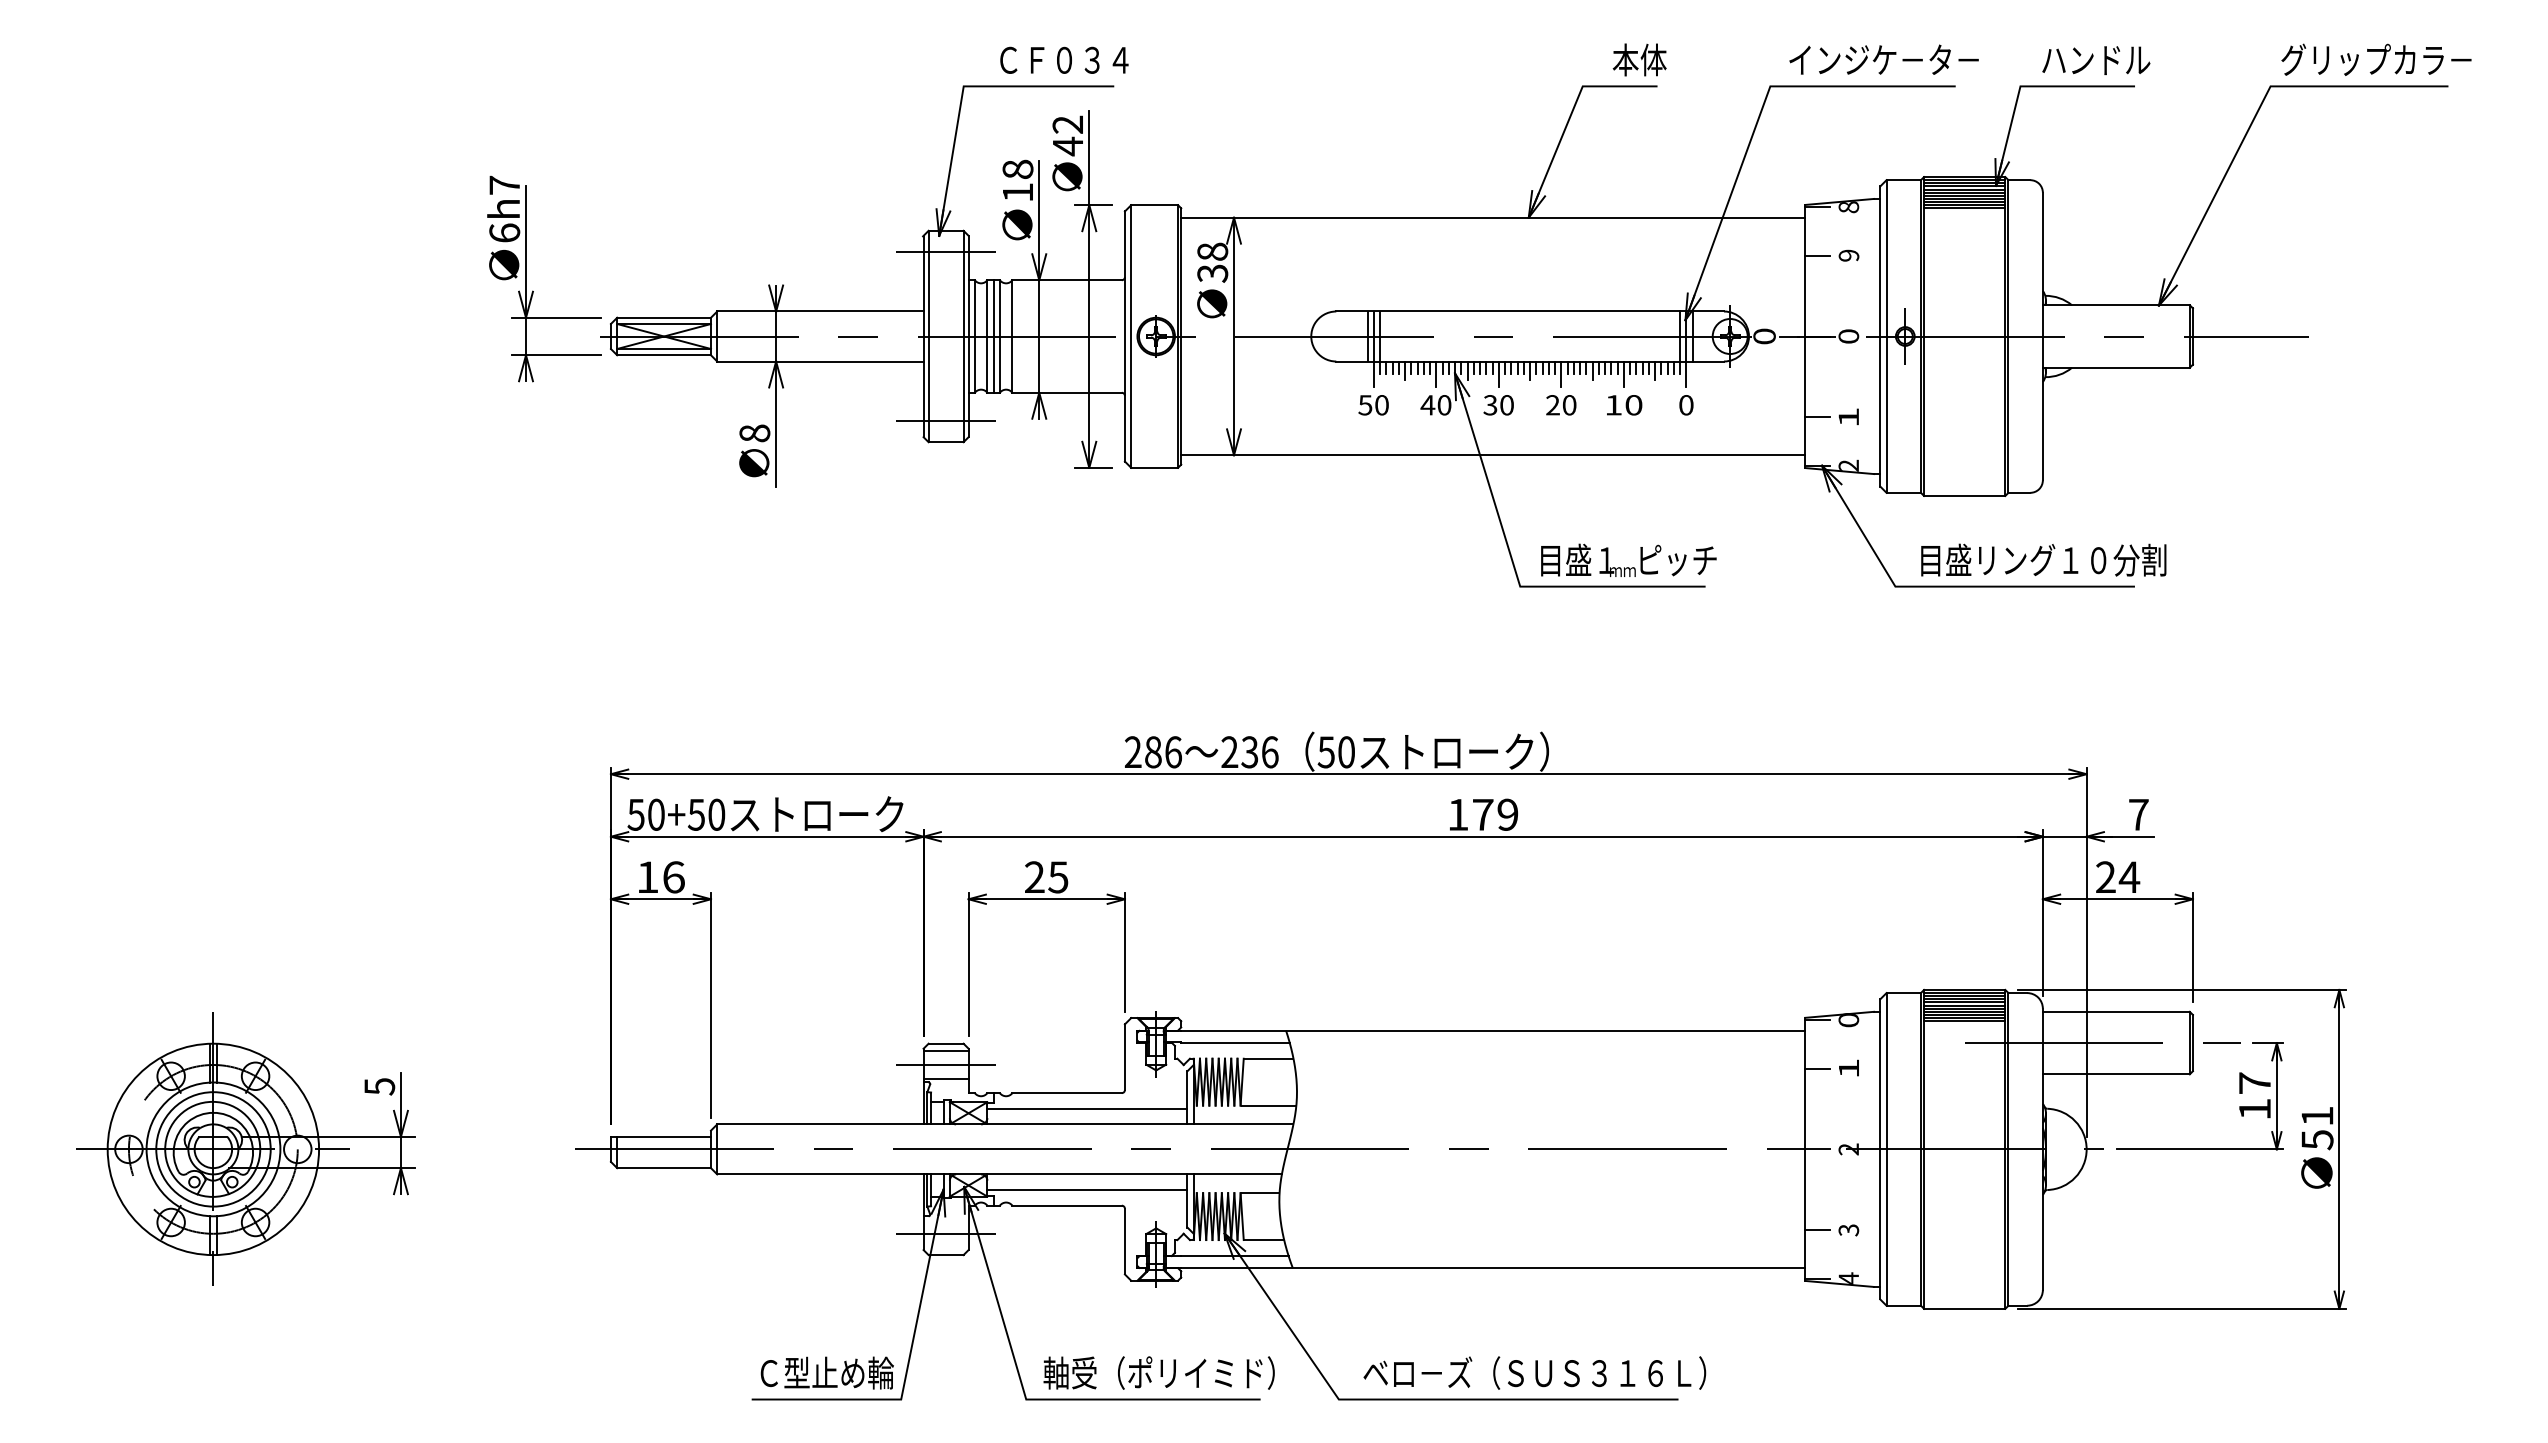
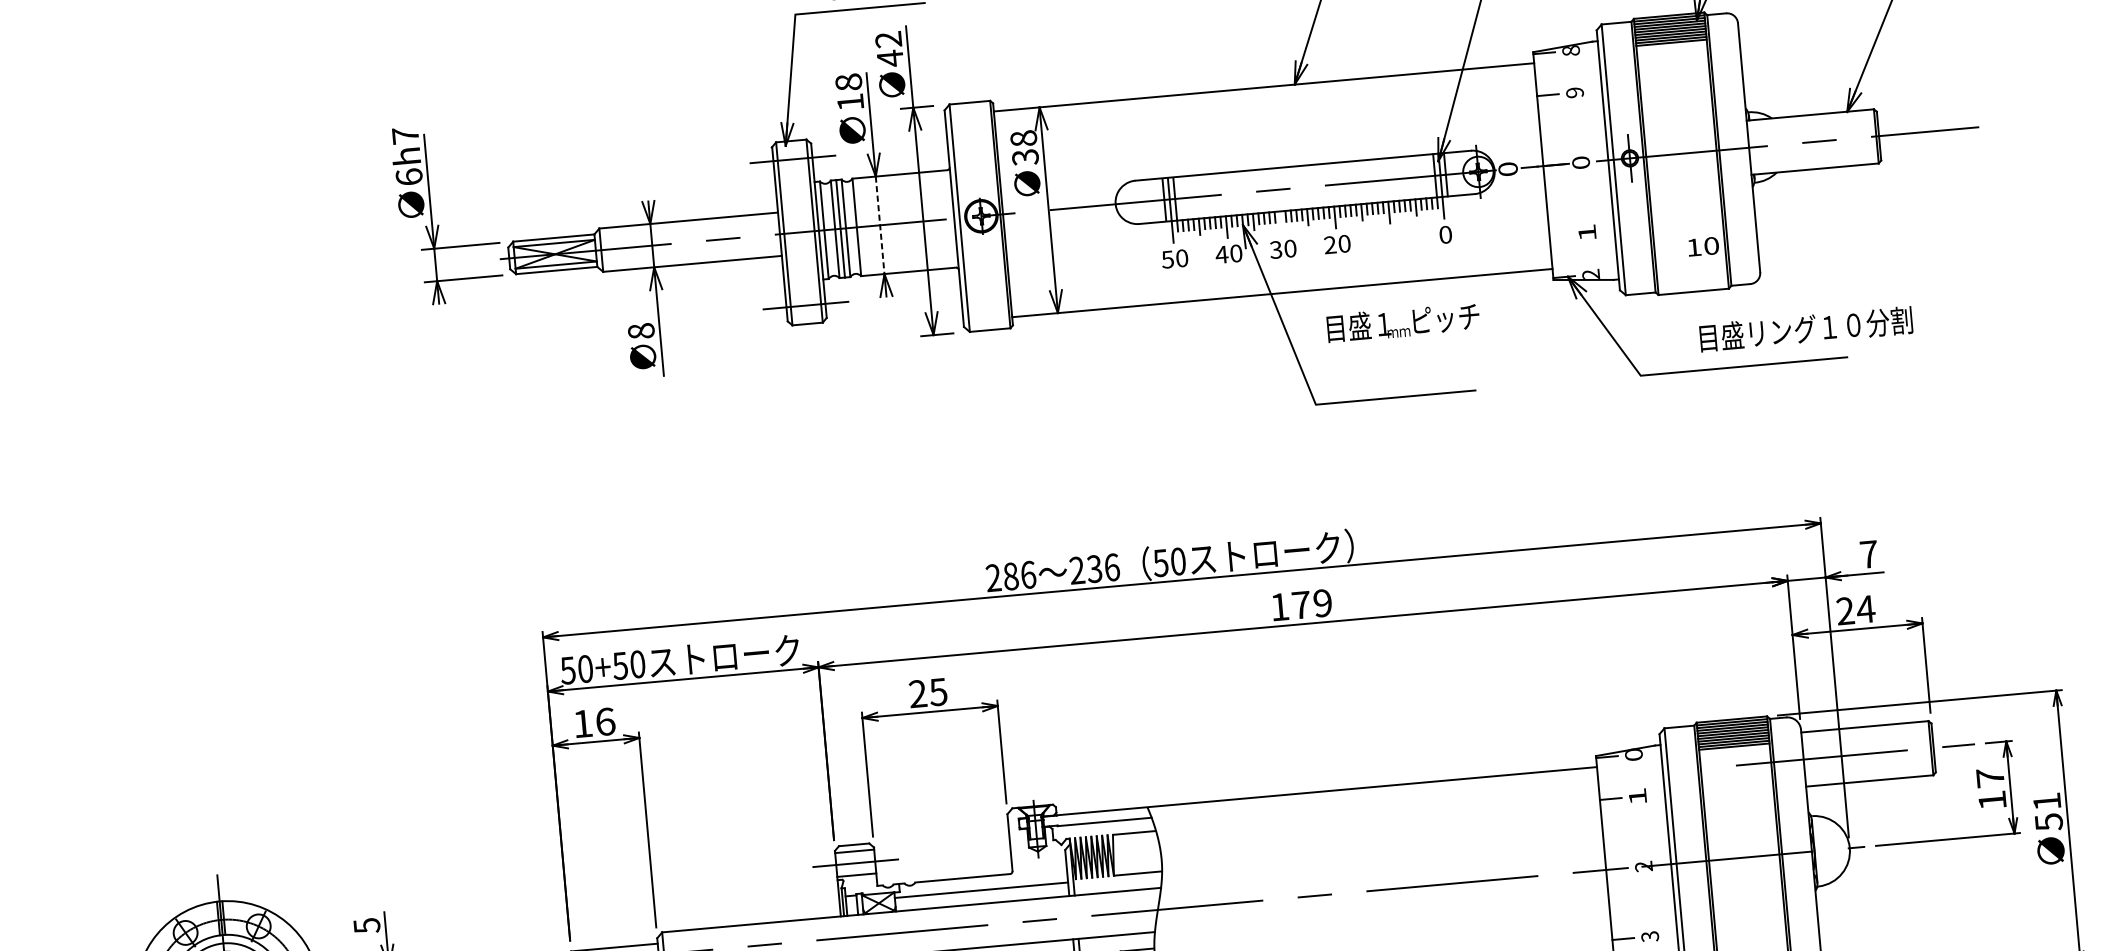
line: (1039, 337) -> (880, 226), solid -> dashed
line: (1498, 373) -> (1280, 221), removed
text: (1624, 405) -> (1703, 246), moved
line: (1817, 417) -> (1560, 235), removed
text: (1628, 559) -> (1402, 321), moved
text: (2043, 559) -> (1805, 328), moved

